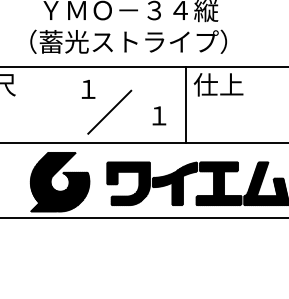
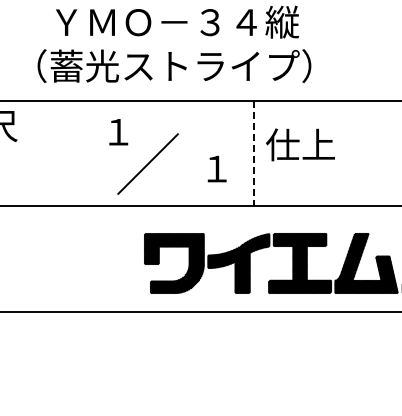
text: (218, 84) -> (300, 144), moved
line: (185, 104) -> (253, 153), solid -> dashed
part: (53, 175) -> (70, 252), removed

